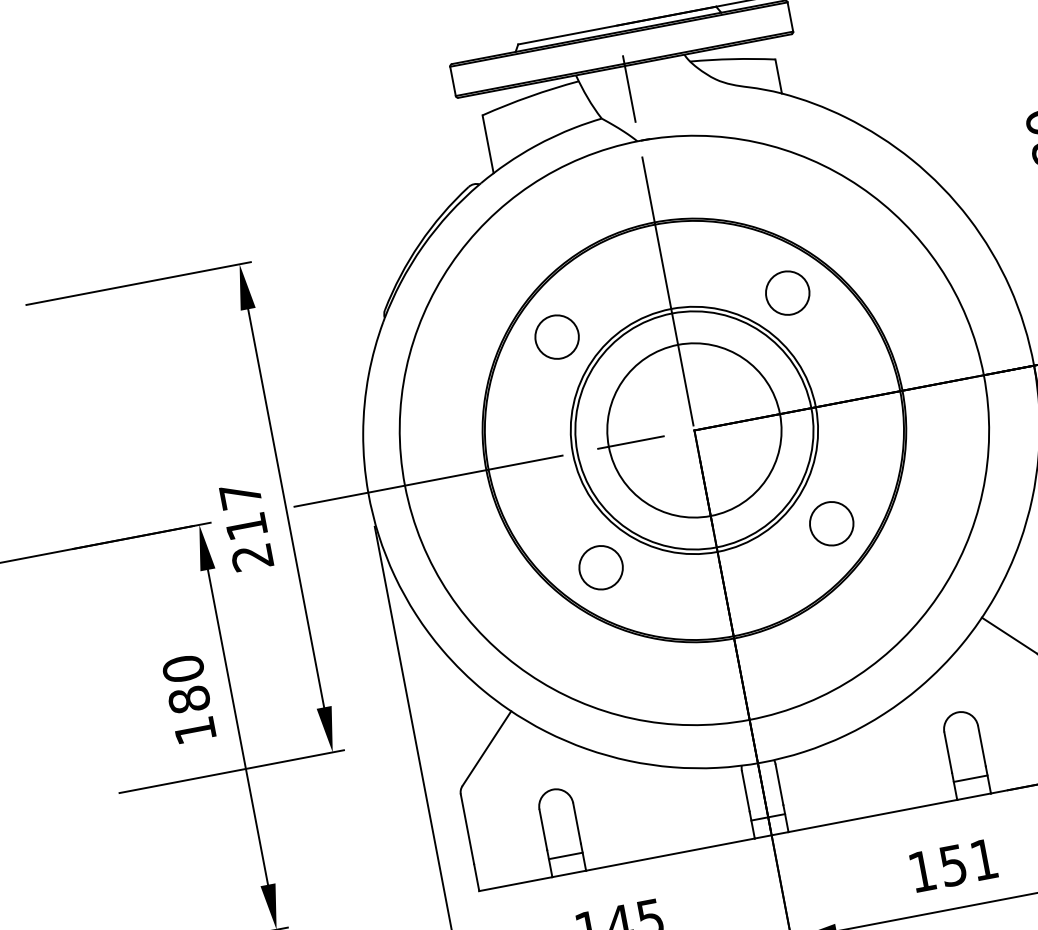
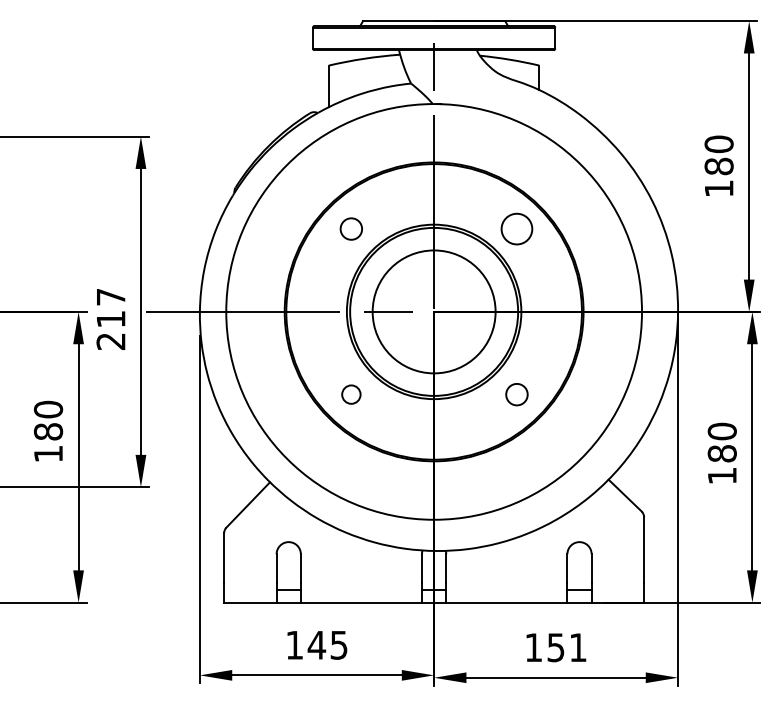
circle: (557, 336) -> (351, 228), size x0.7
circle: (831, 523) -> (516, 394), size x0.7
circle: (601, 567) -> (351, 394), size x0.6

